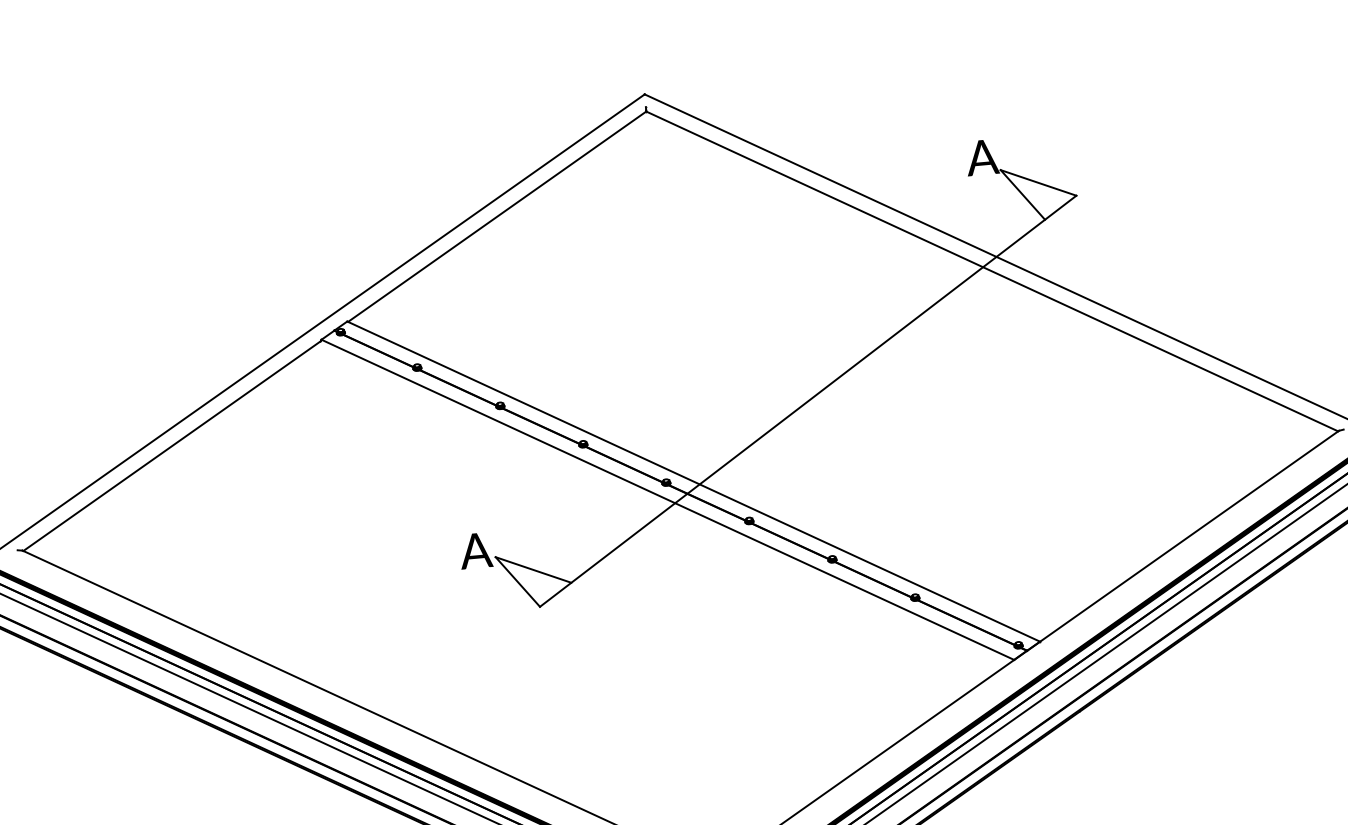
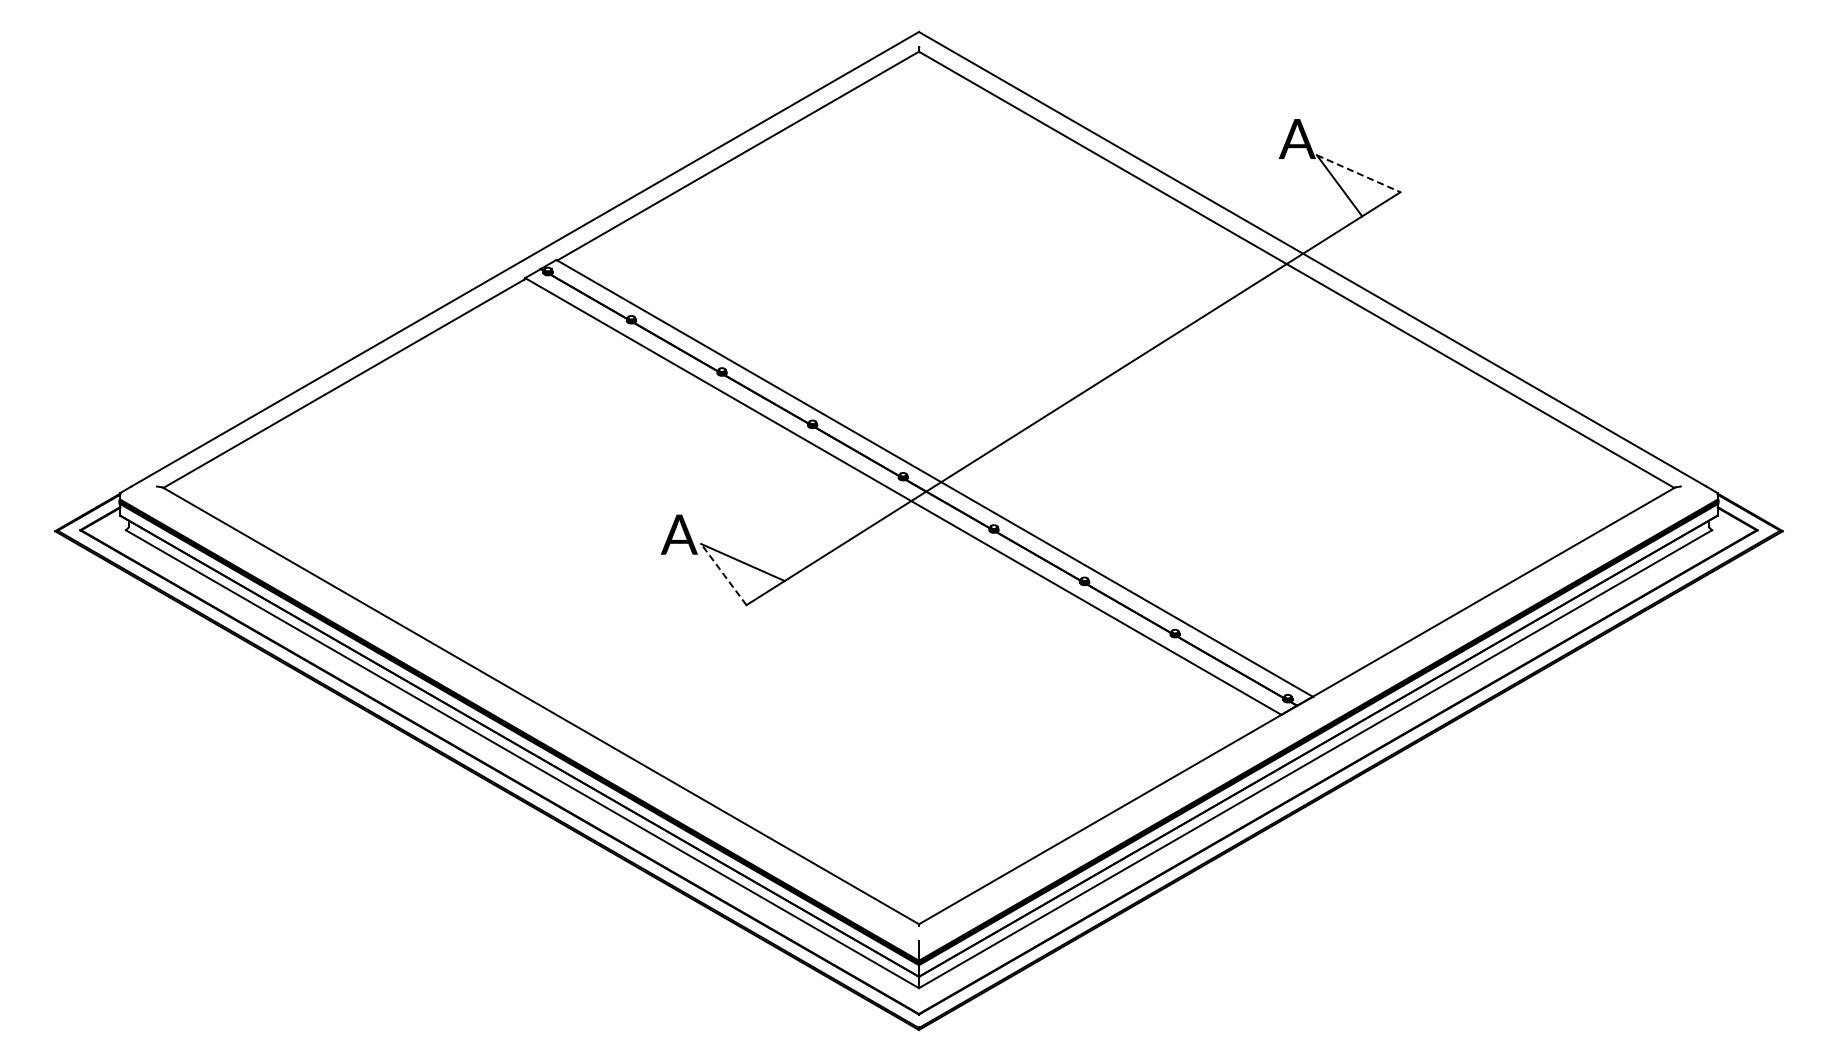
line: (1038, 182) -> (1358, 173), solid -> dashed
line: (517, 581) -> (723, 574), solid -> dashed

